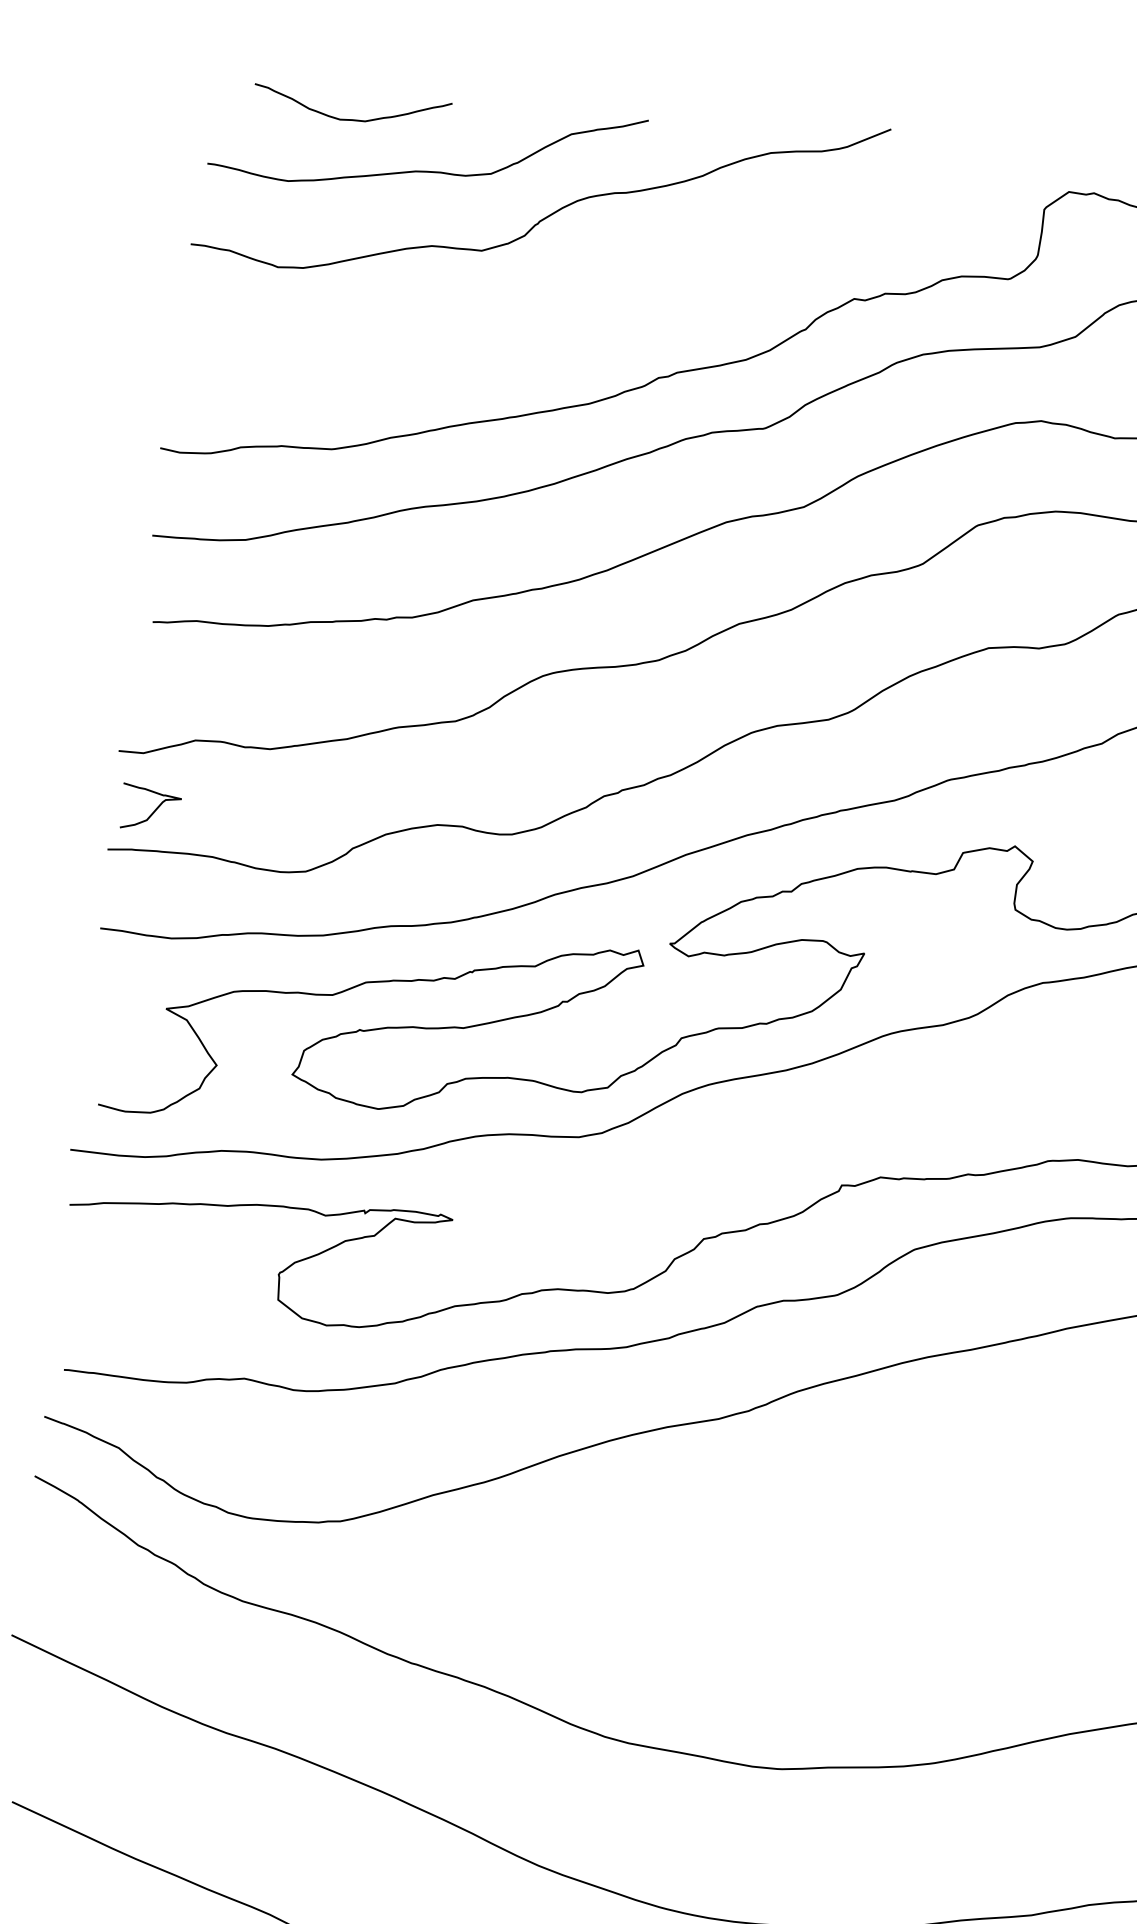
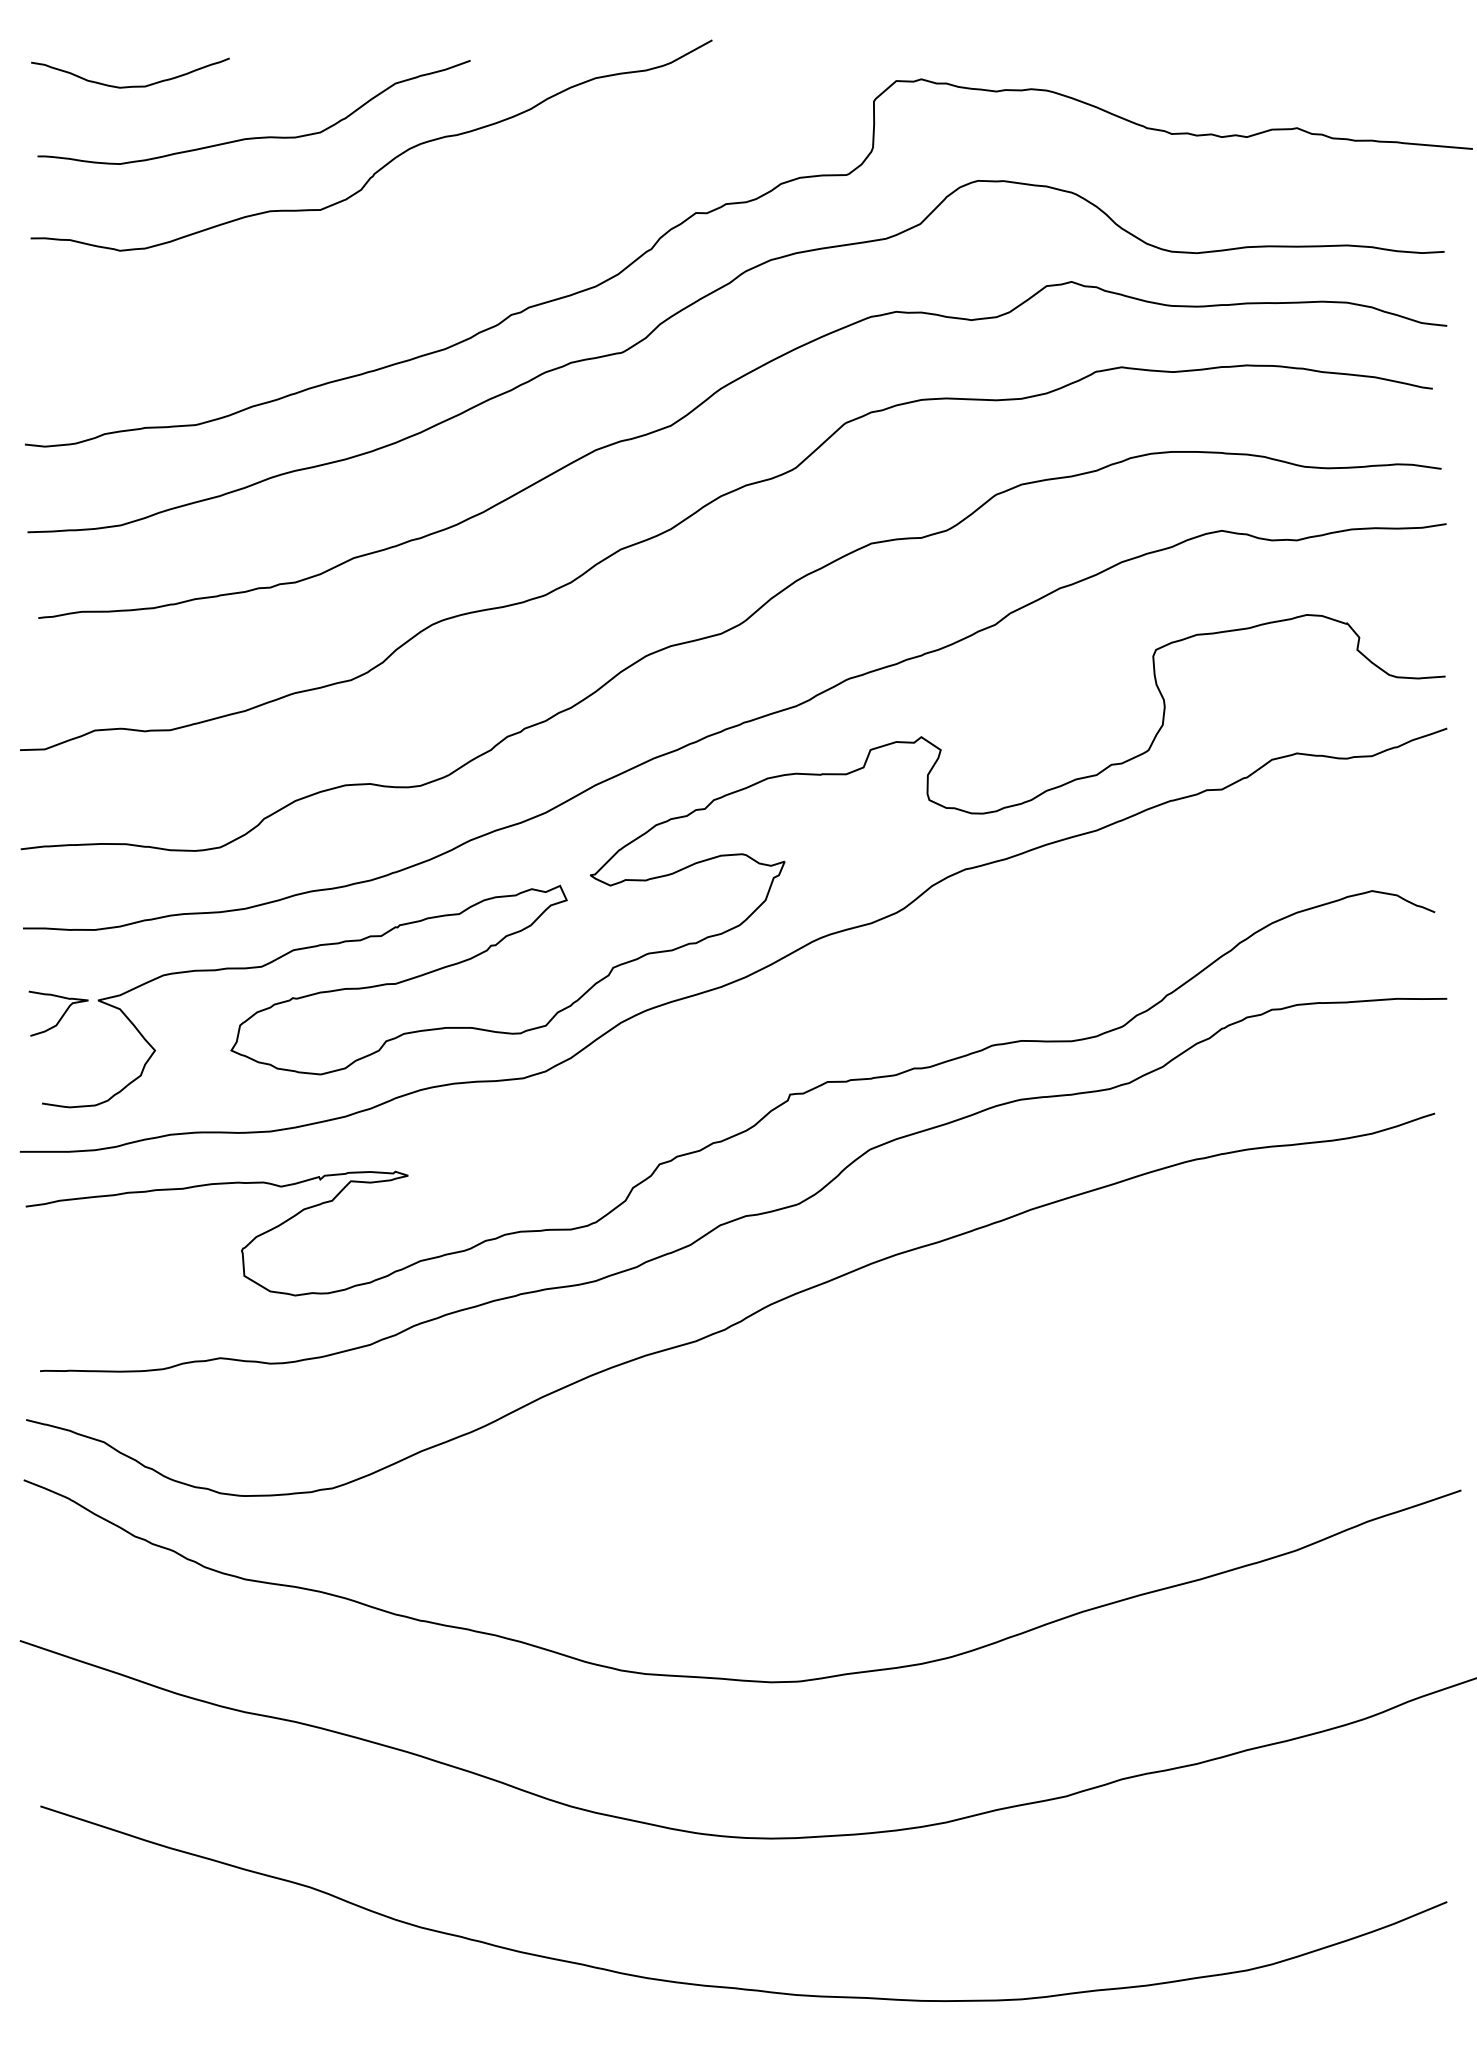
curve: (352, 118) -> (132, 85), moved
curve: (154, 810) -> (62, 1014), moved

